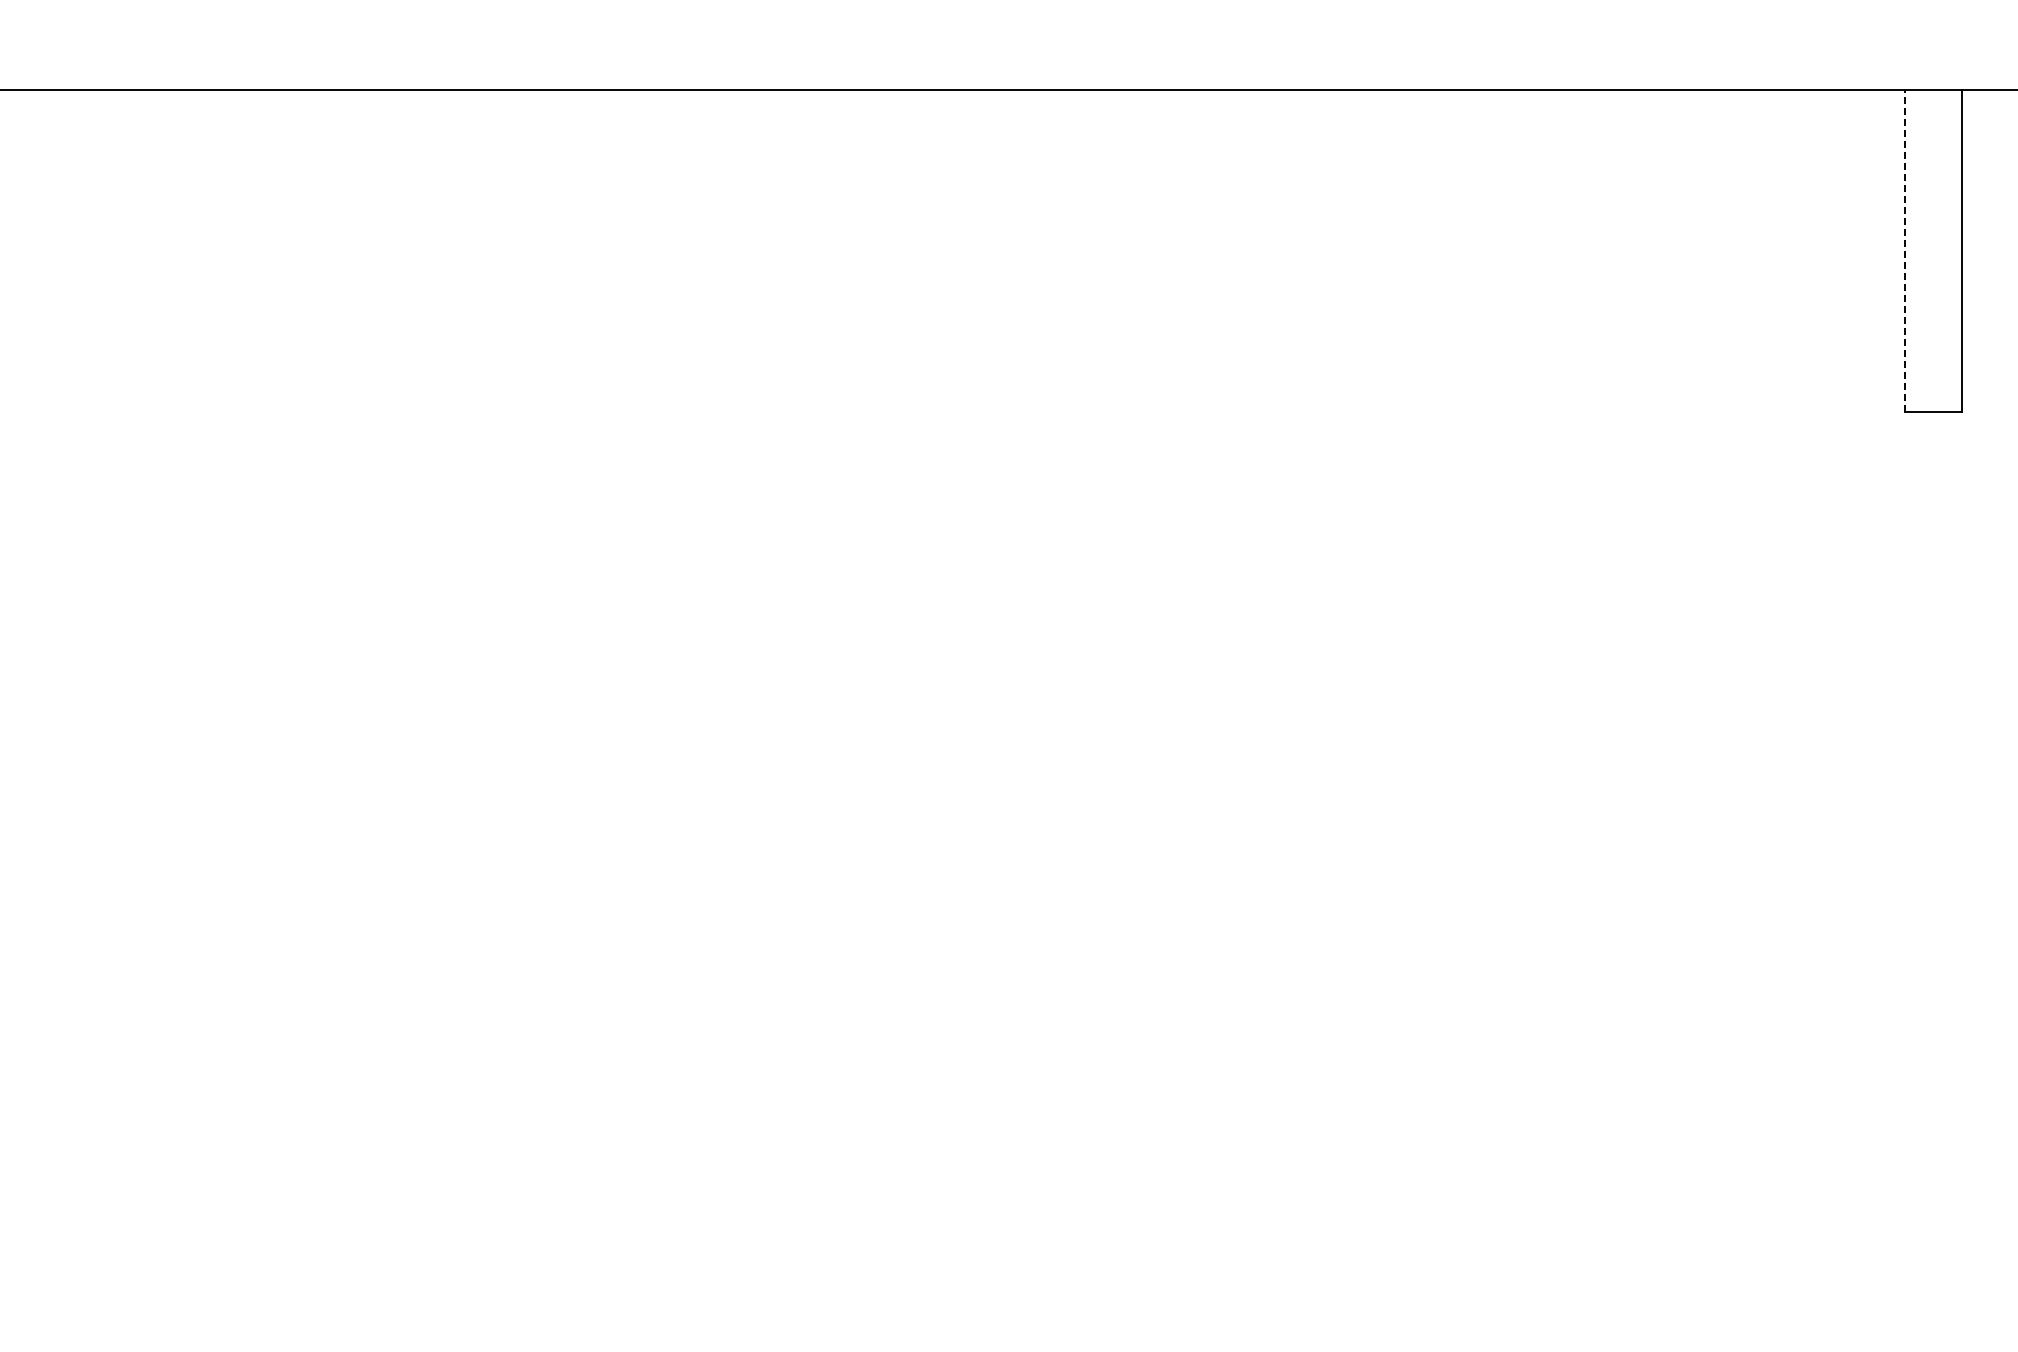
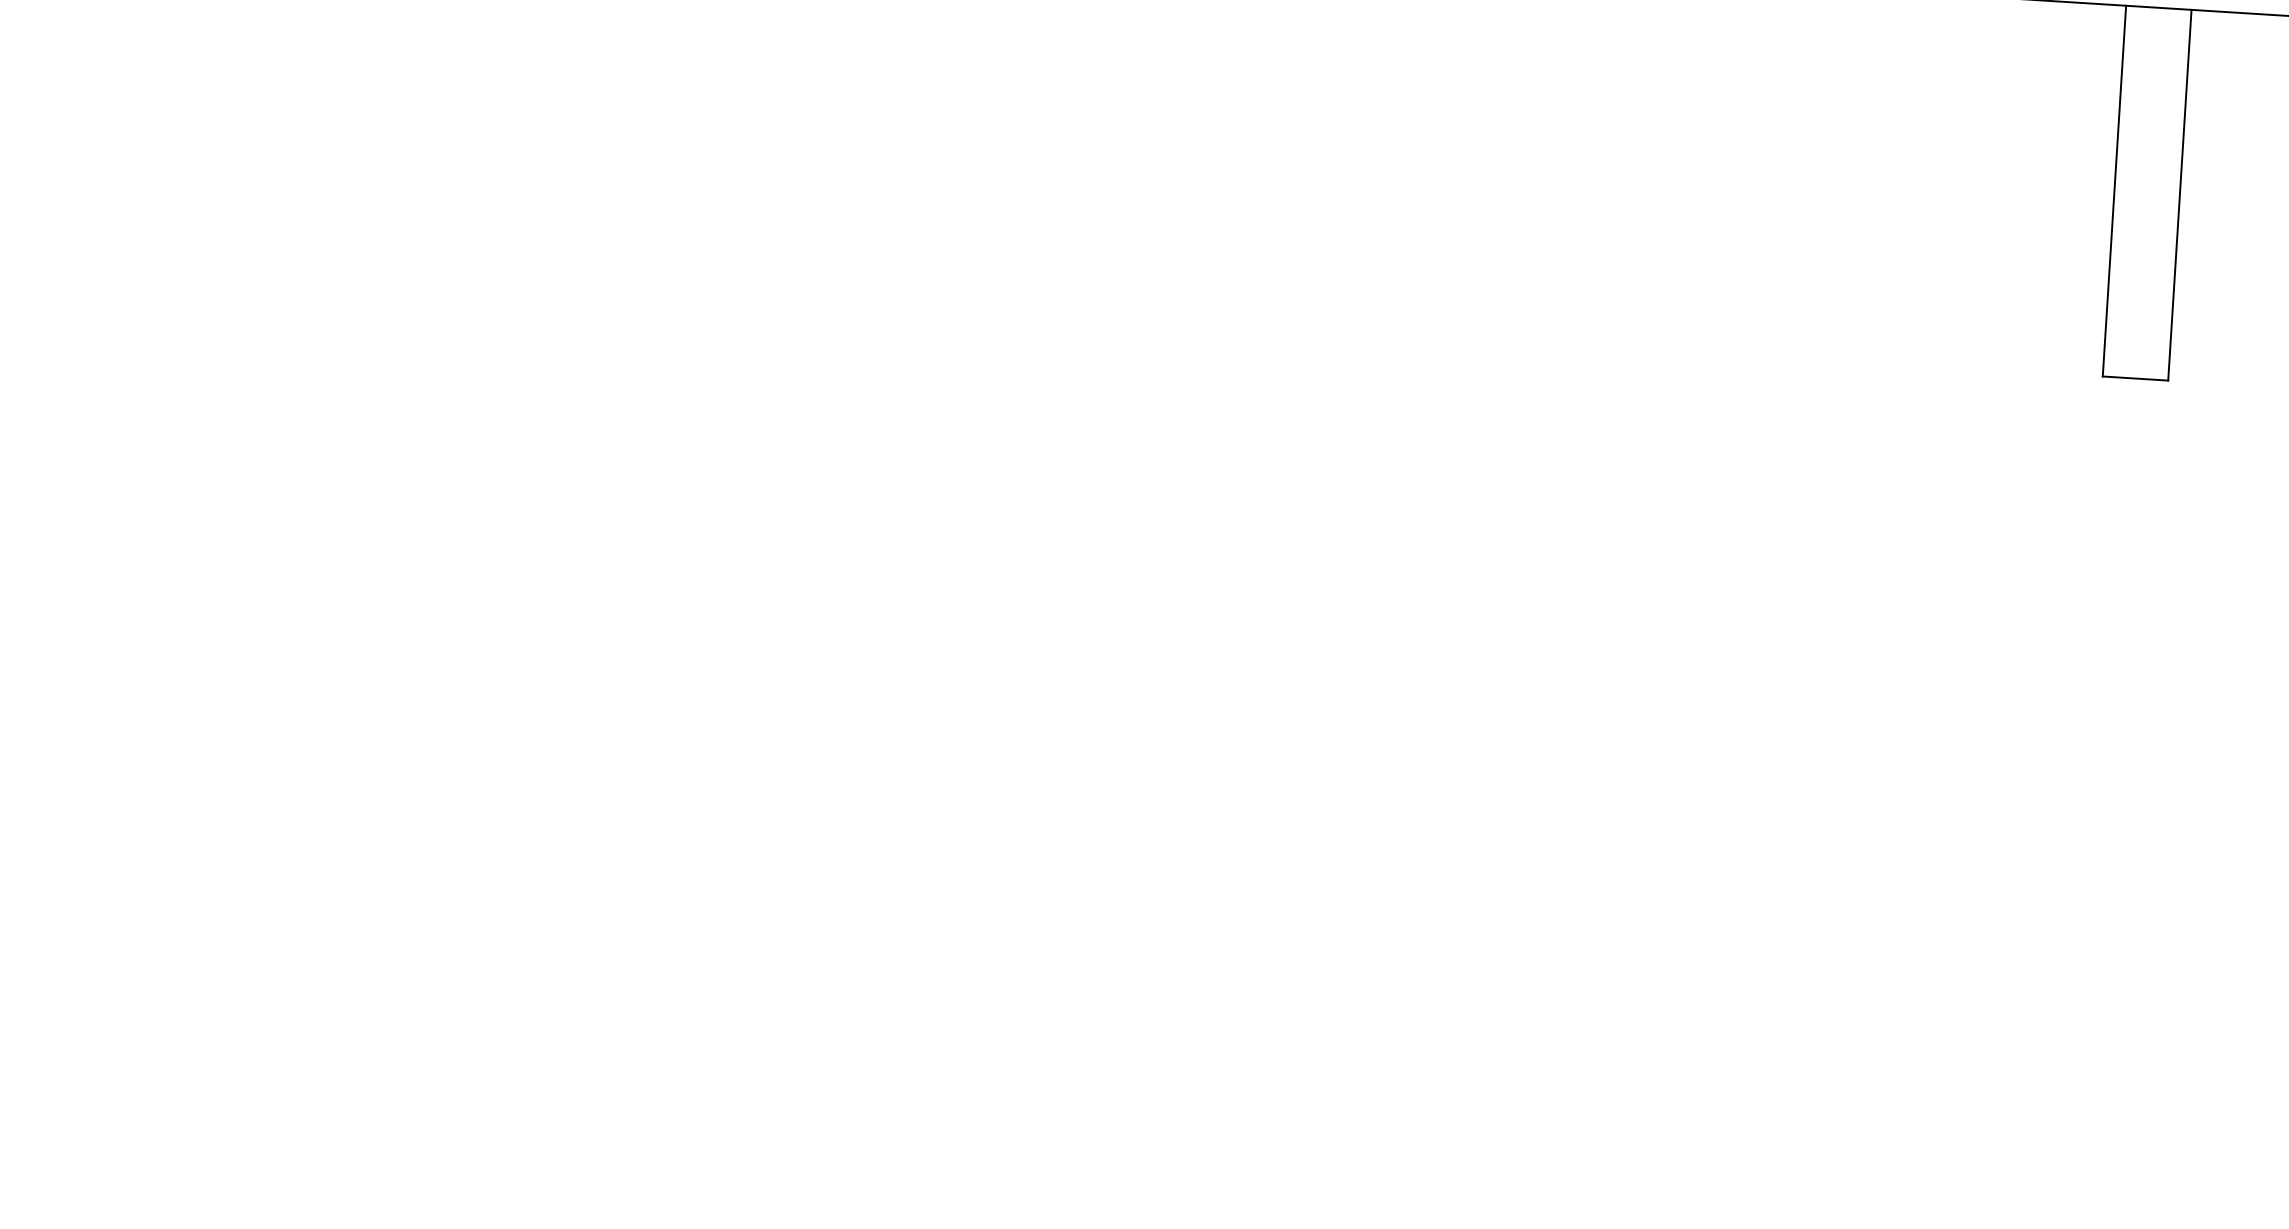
line: (1904, 251) -> (2113, 191), dashed -> solid

